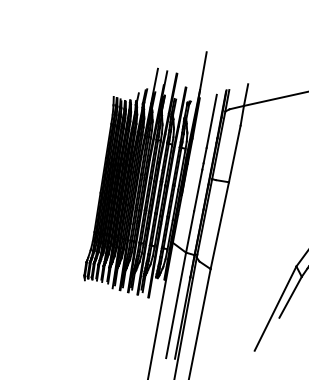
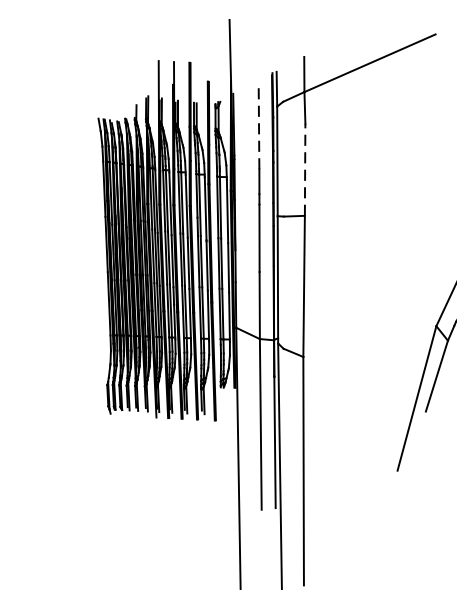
line: (211, 120) -> (258, 124), solid -> dashed
line: (234, 153) -> (304, 169), solid -> dashed

